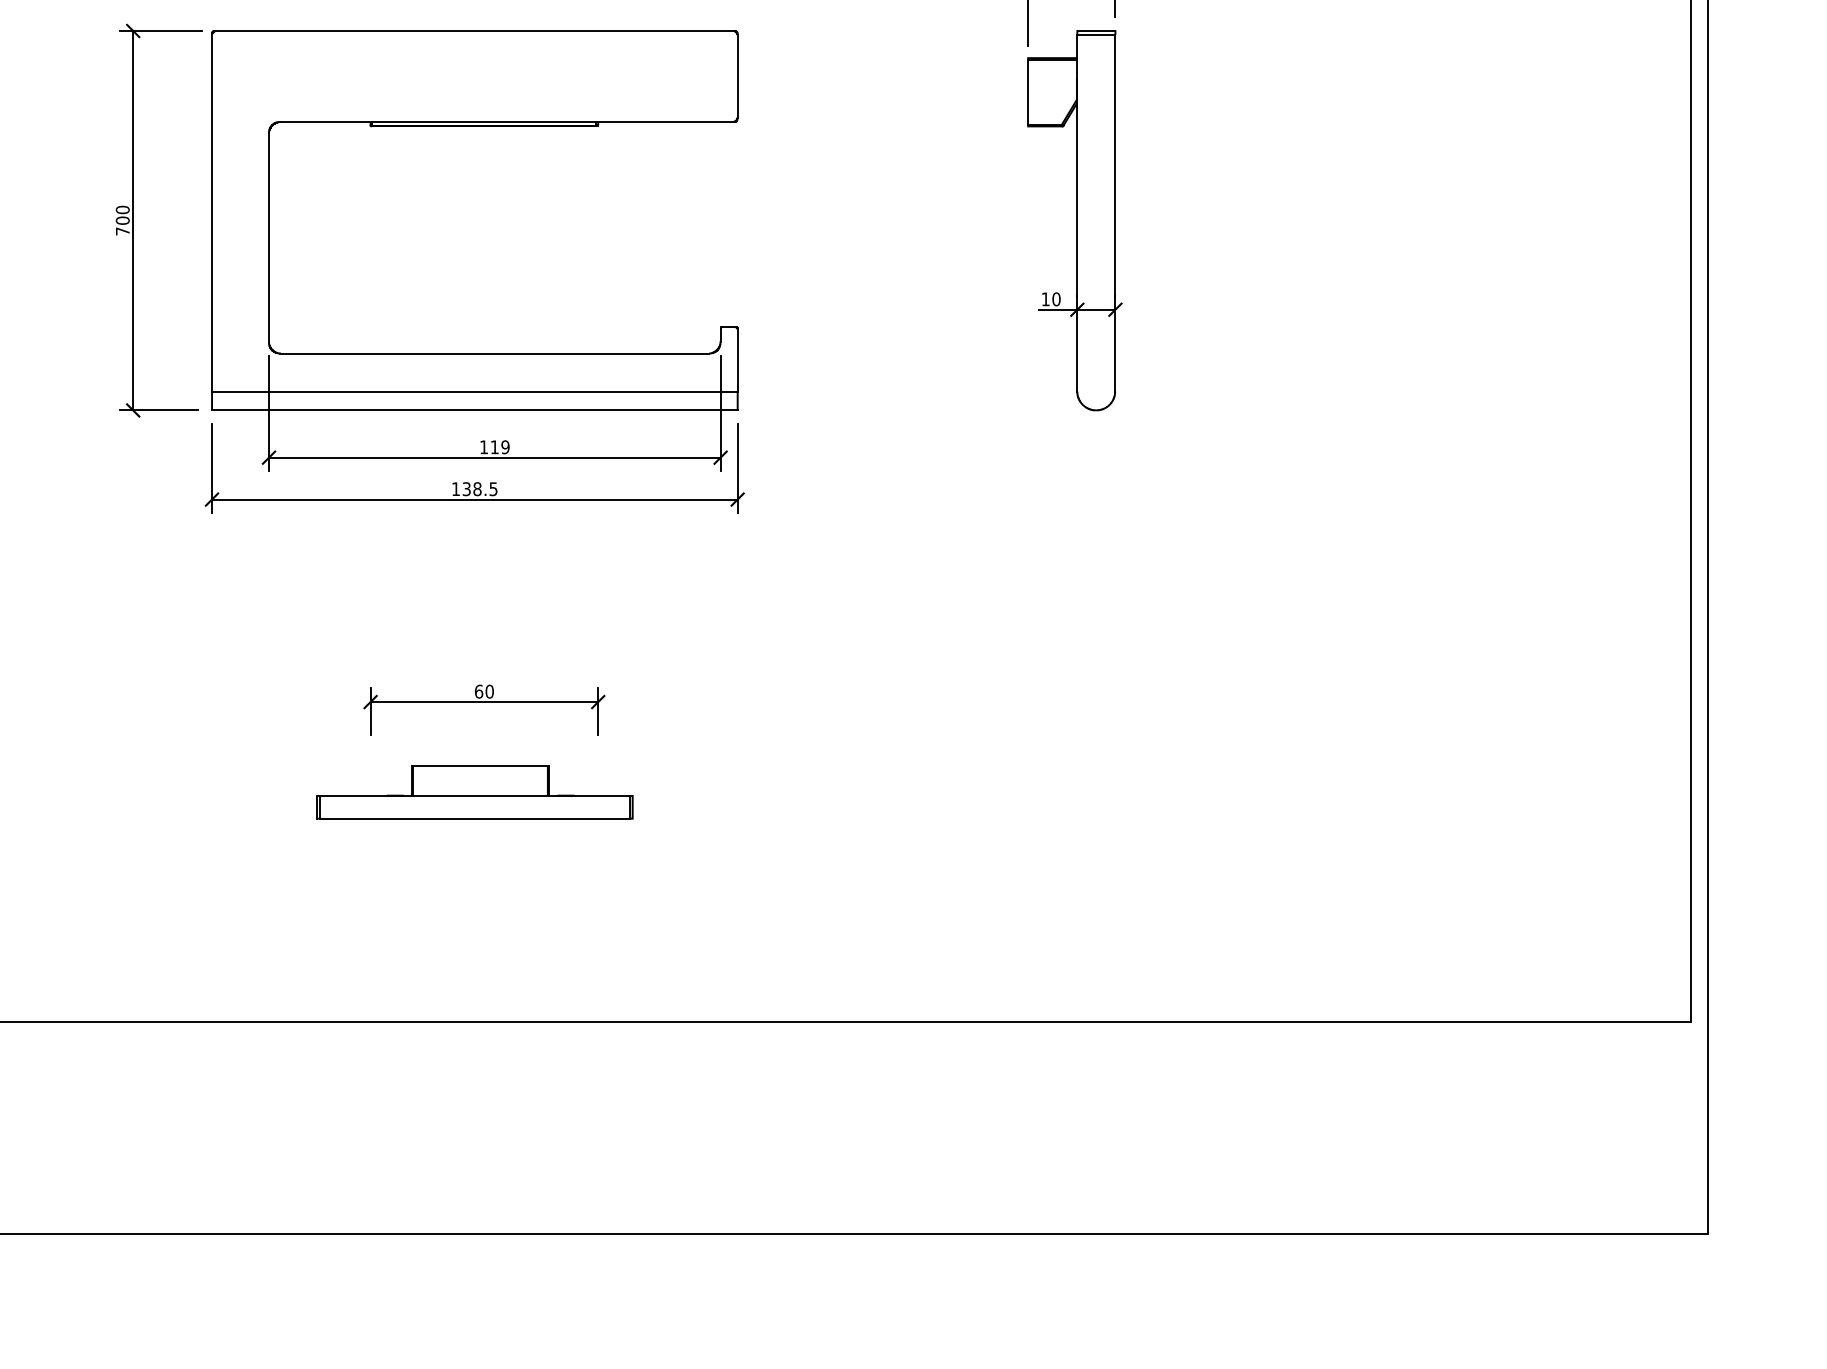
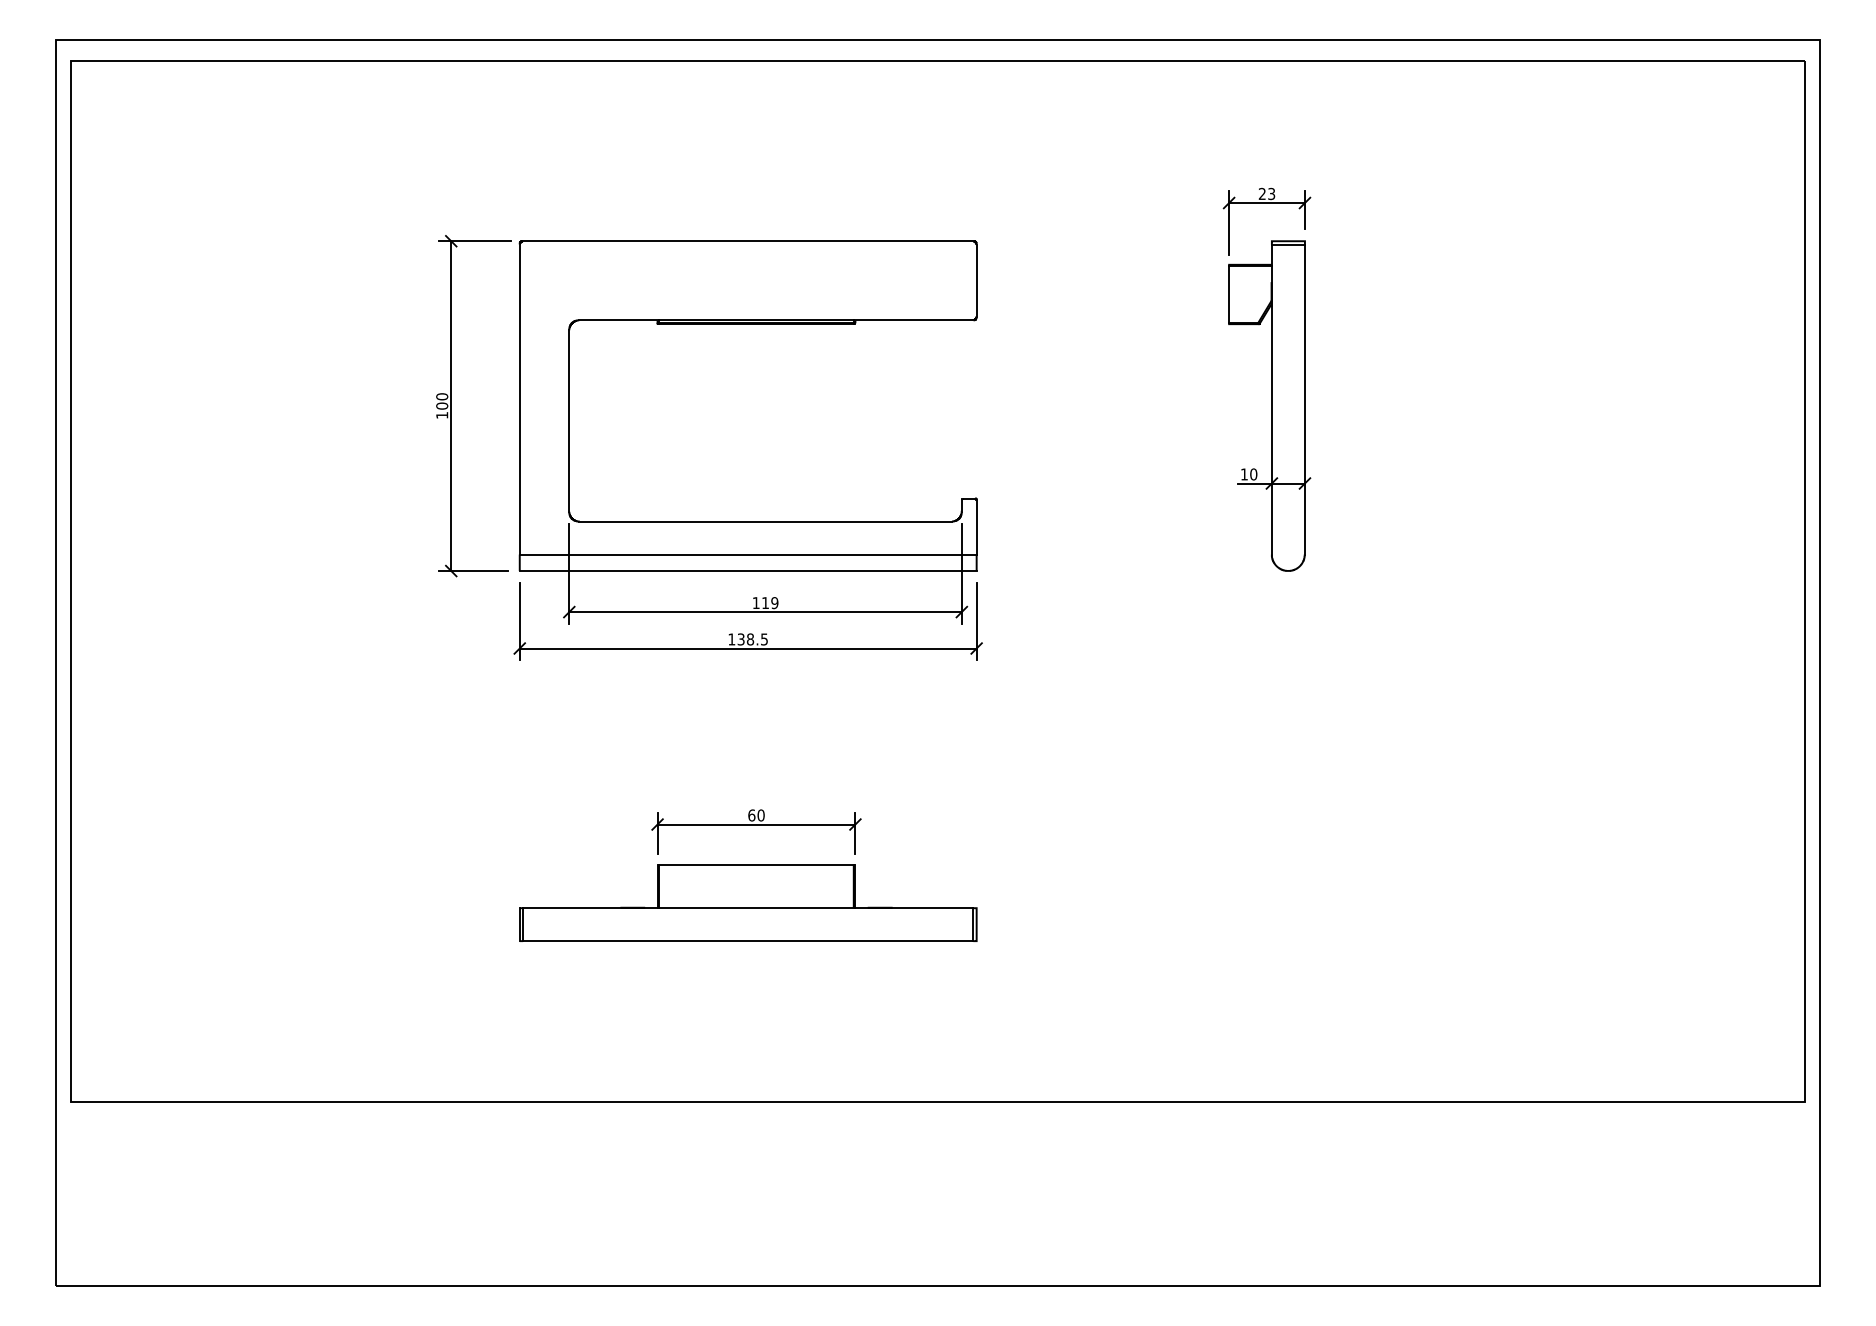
text: (123, 231) -> (442, 415), 700 -> 100
part: (475, 791) -> (748, 902), size x1.67

